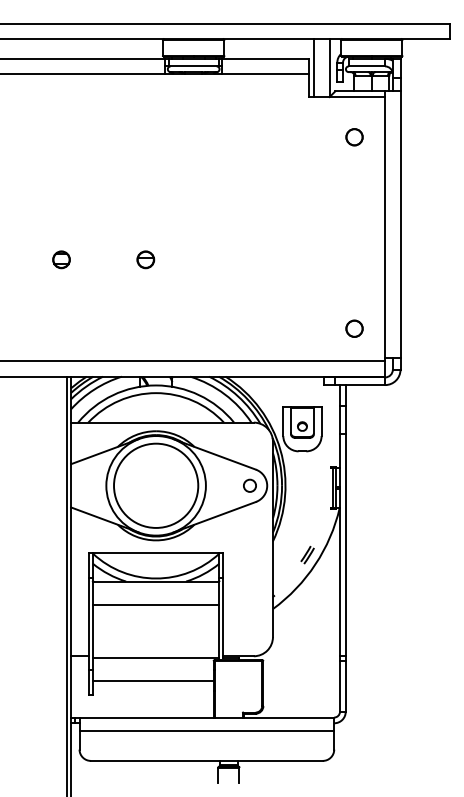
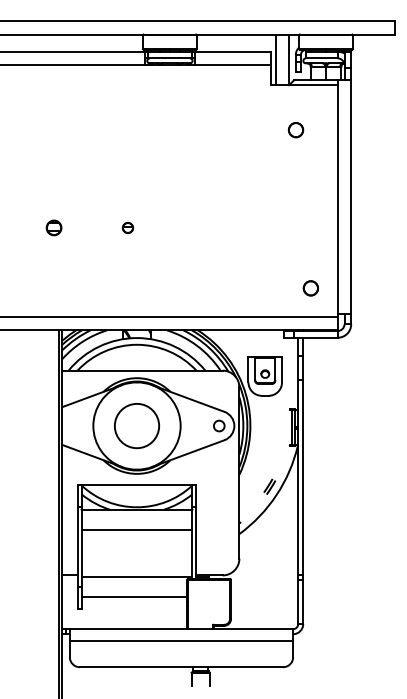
circle: (354, 137) -> (295, 130), moved
part: (145, 259) -> (127, 227), size x0.7
circle: (156, 485) -> (137, 425), size x0.6

